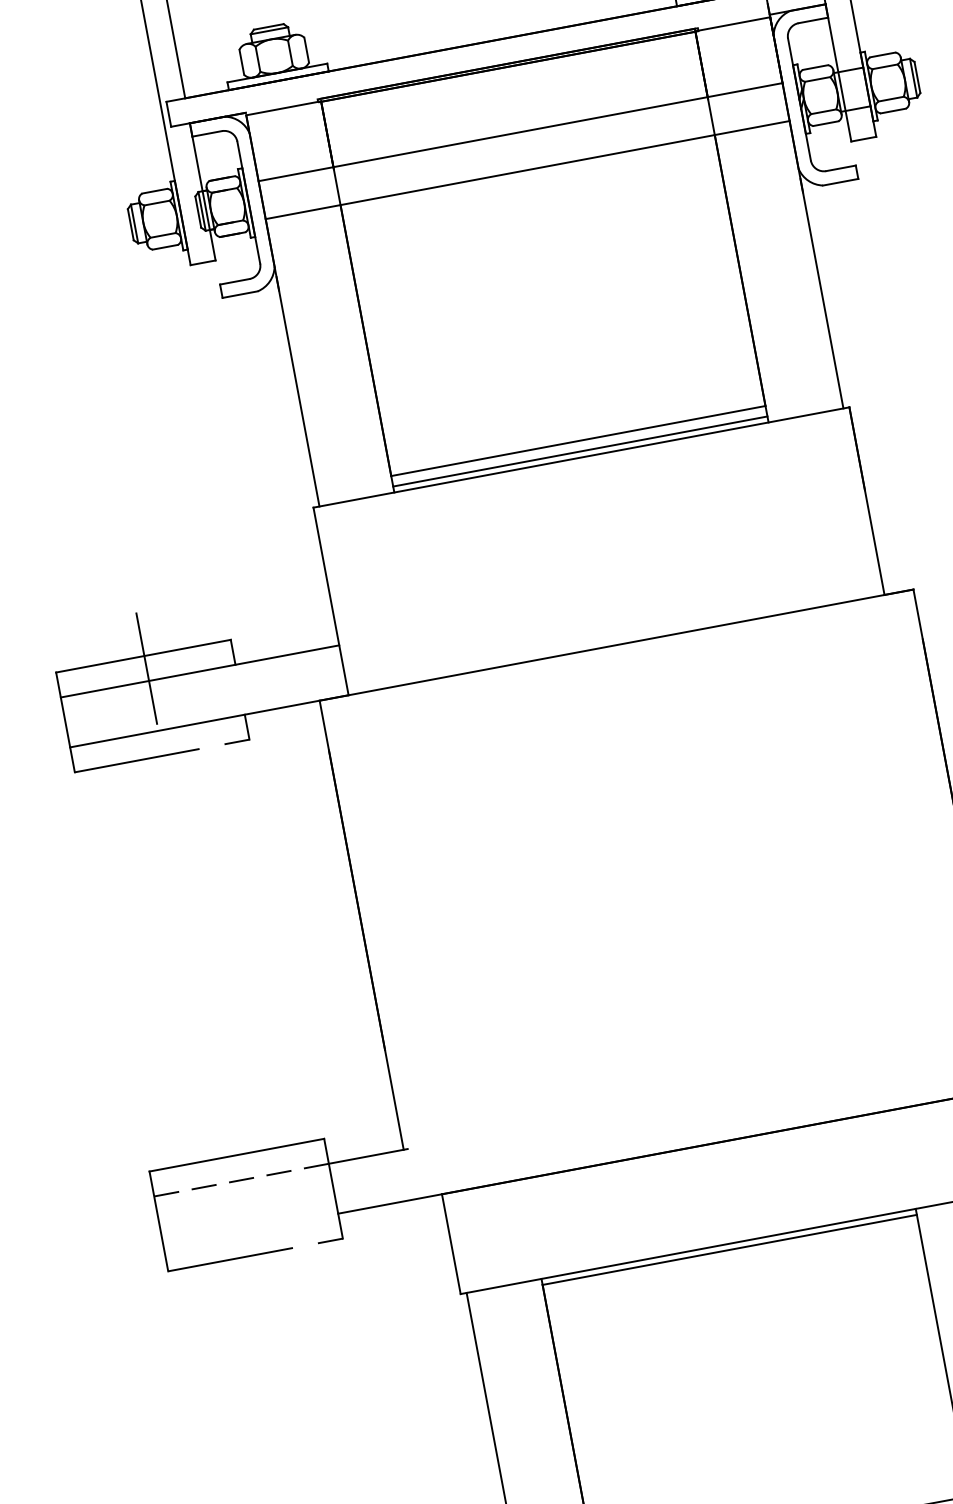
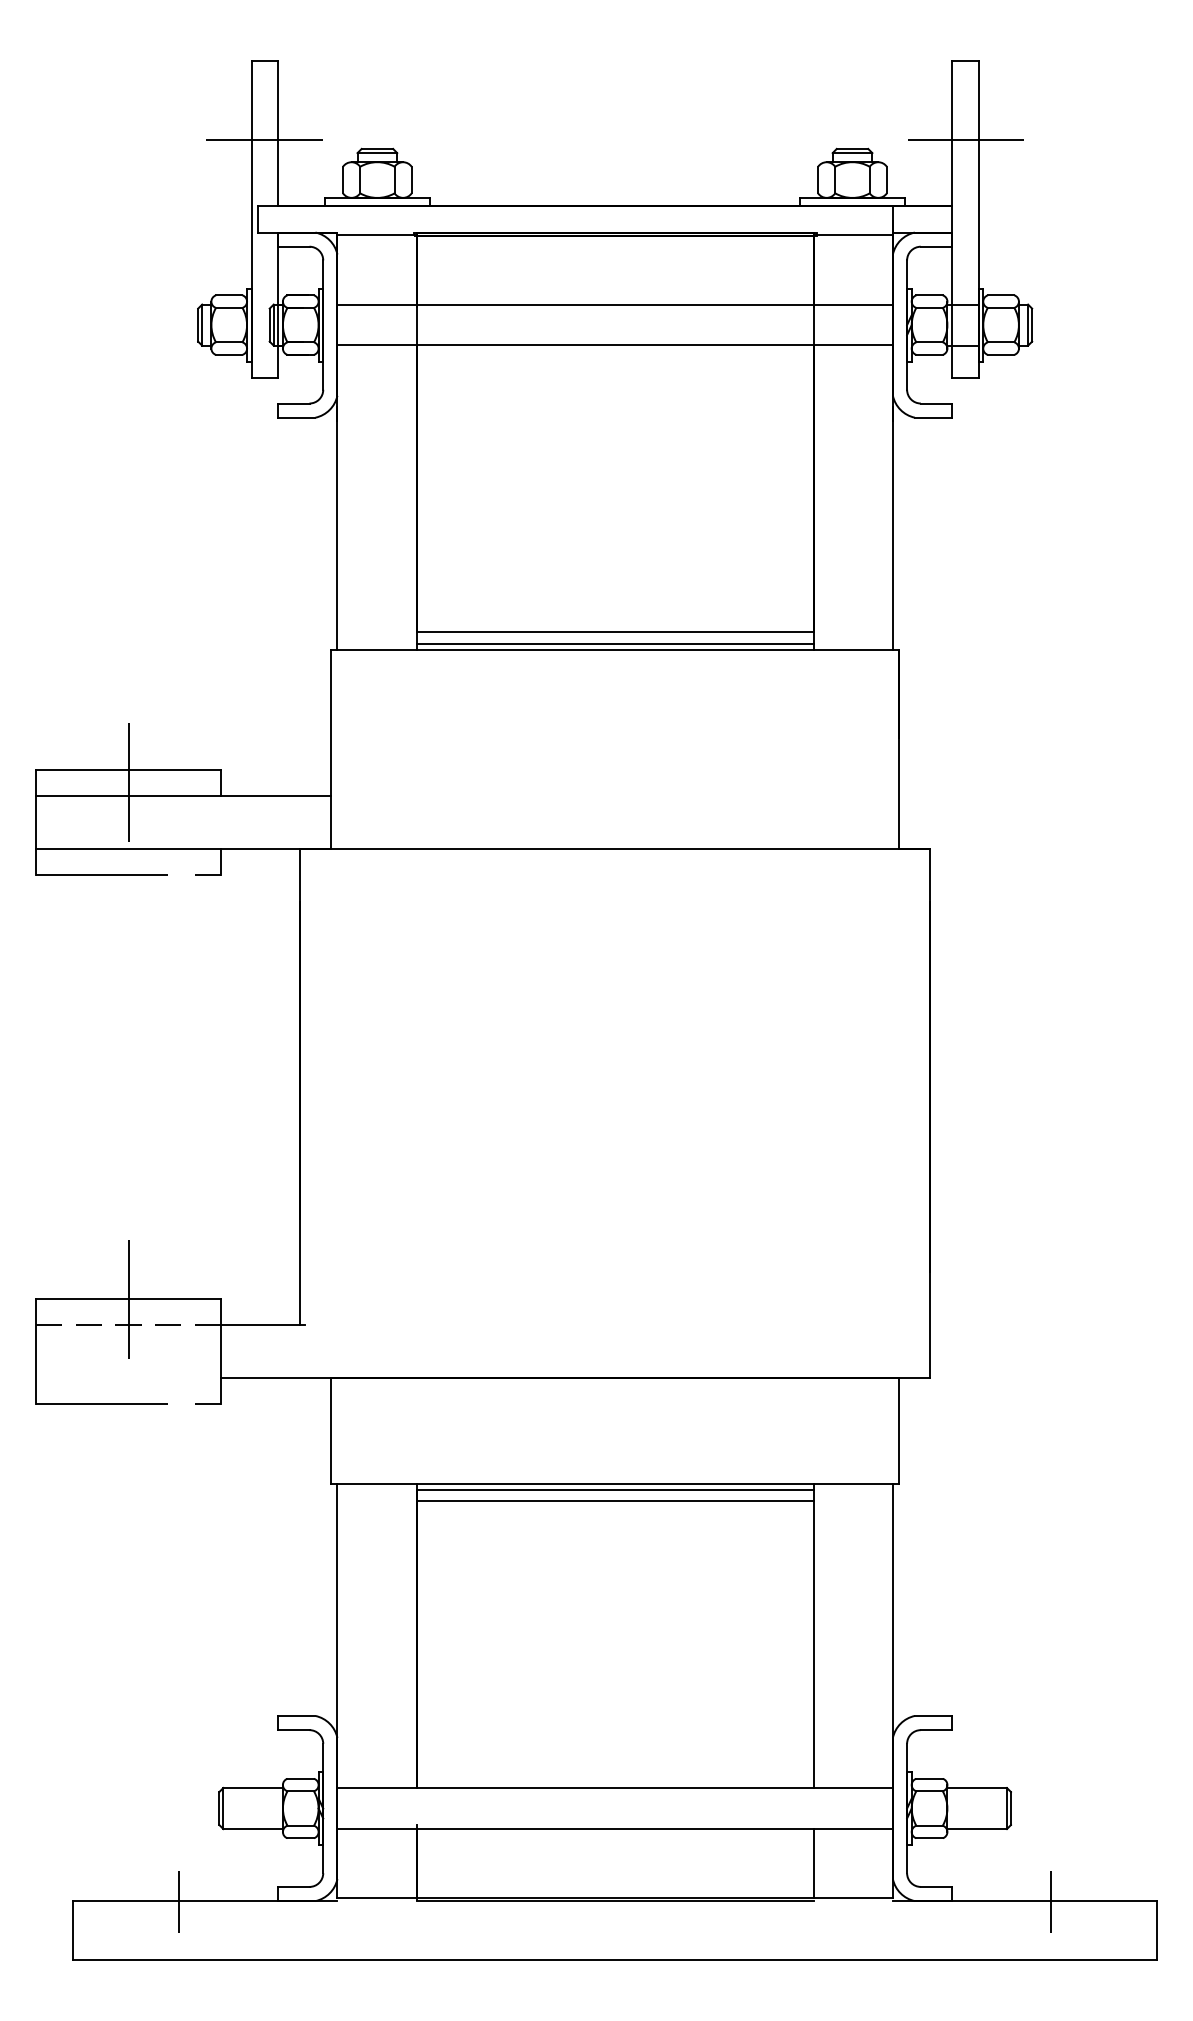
line: (160, 37) -> (264, 139), added
line: (237, 1154) -> (129, 1298), added
line: (731, 1260) -> (614, 1501), added

